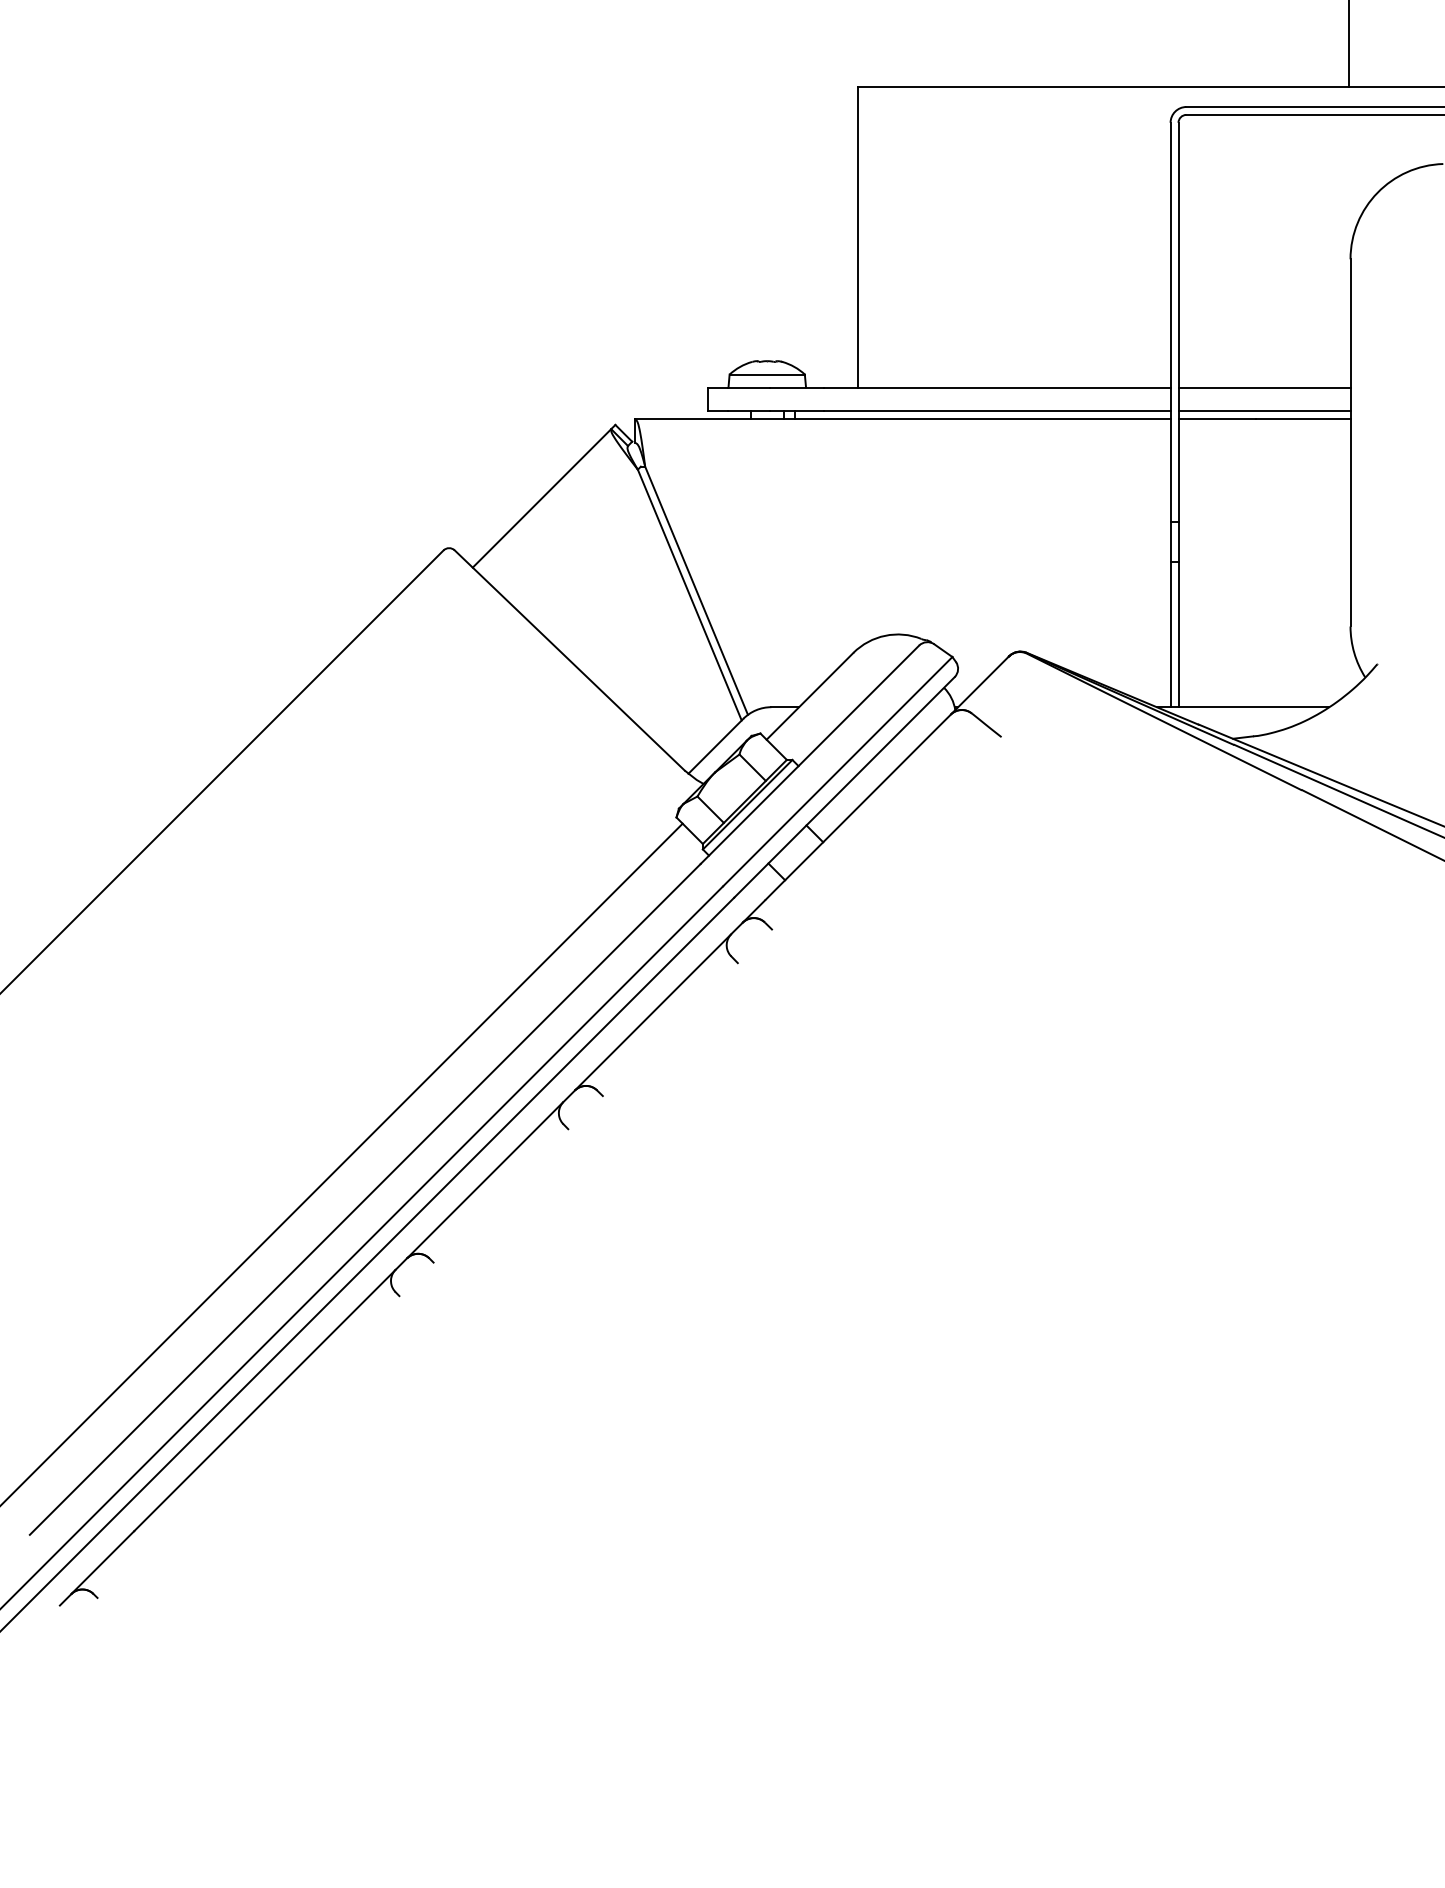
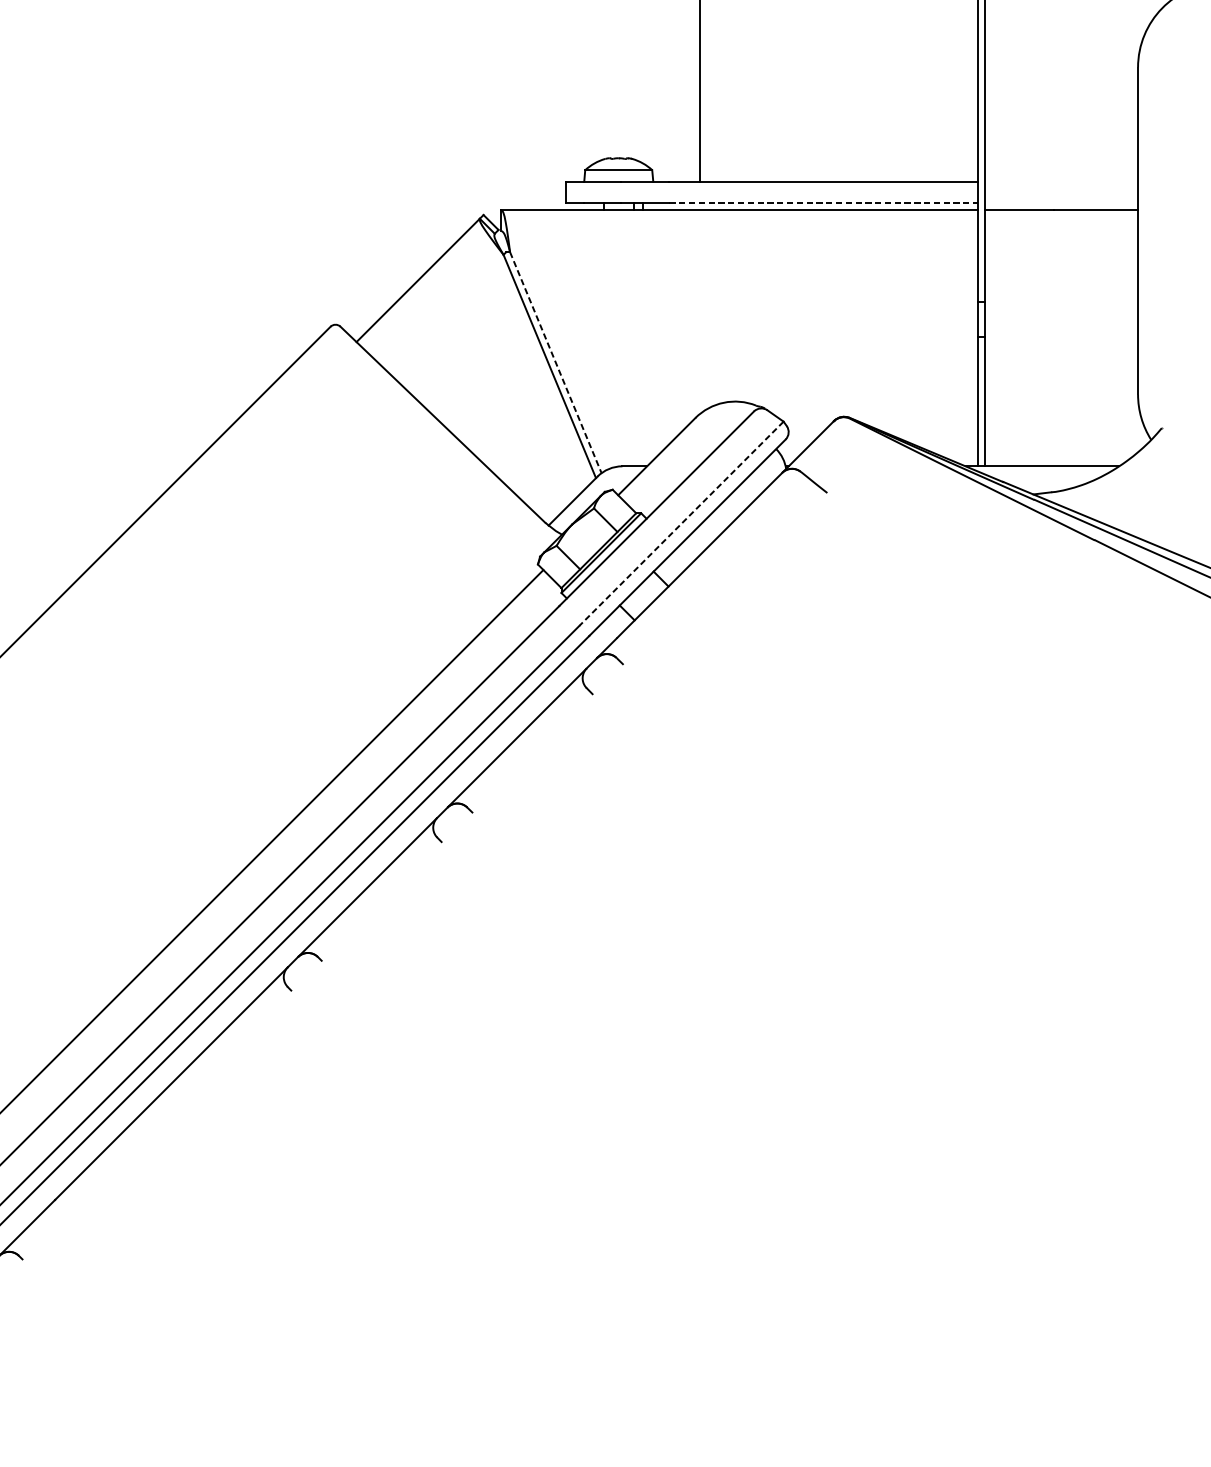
line: (1264, 387) -> (1061, 181), removed
line: (997, 411) -> (823, 203), solid -> dashed
line: (1264, 411) -> (1061, 203), removed
line: (696, 591) -> (555, 363), solid -> dashed
line: (837, 772) -> (681, 524), solid -> dashed

